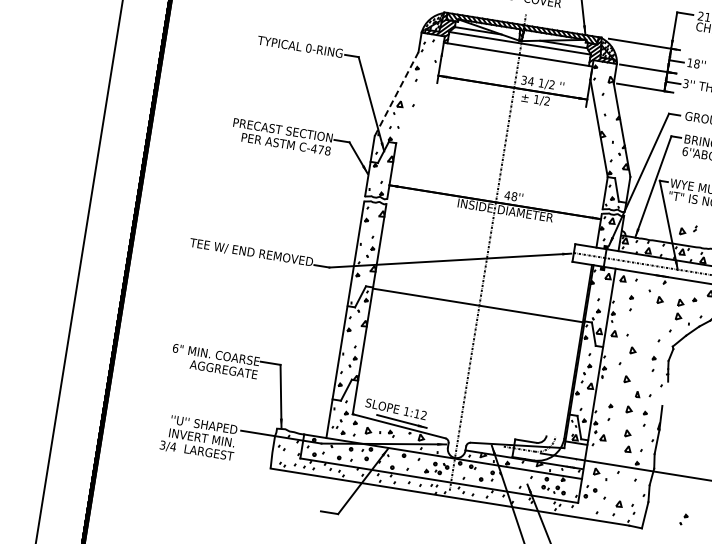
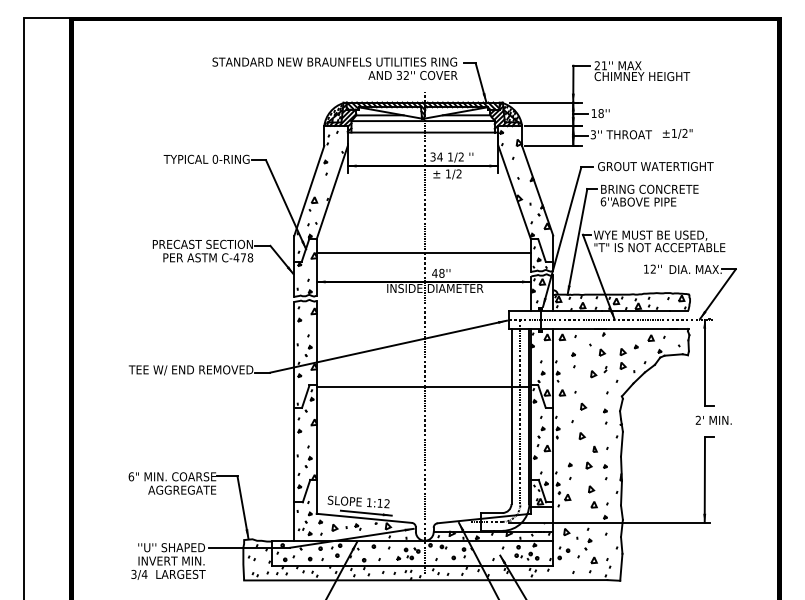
line: (396, 93) -> (309, 190), dashed -> solid
line: (418, 99) -> (331, 192), added
line: (499, 173) -> (423, 252), added
part: (687, 230) -> (598, 372), moved
line: (570, 345) -> (520, 411), added
line: (560, 348) -> (511, 416), added
line: (664, 393) -> (621, 443), added
part: (684, 519) -> (588, 544), moved

